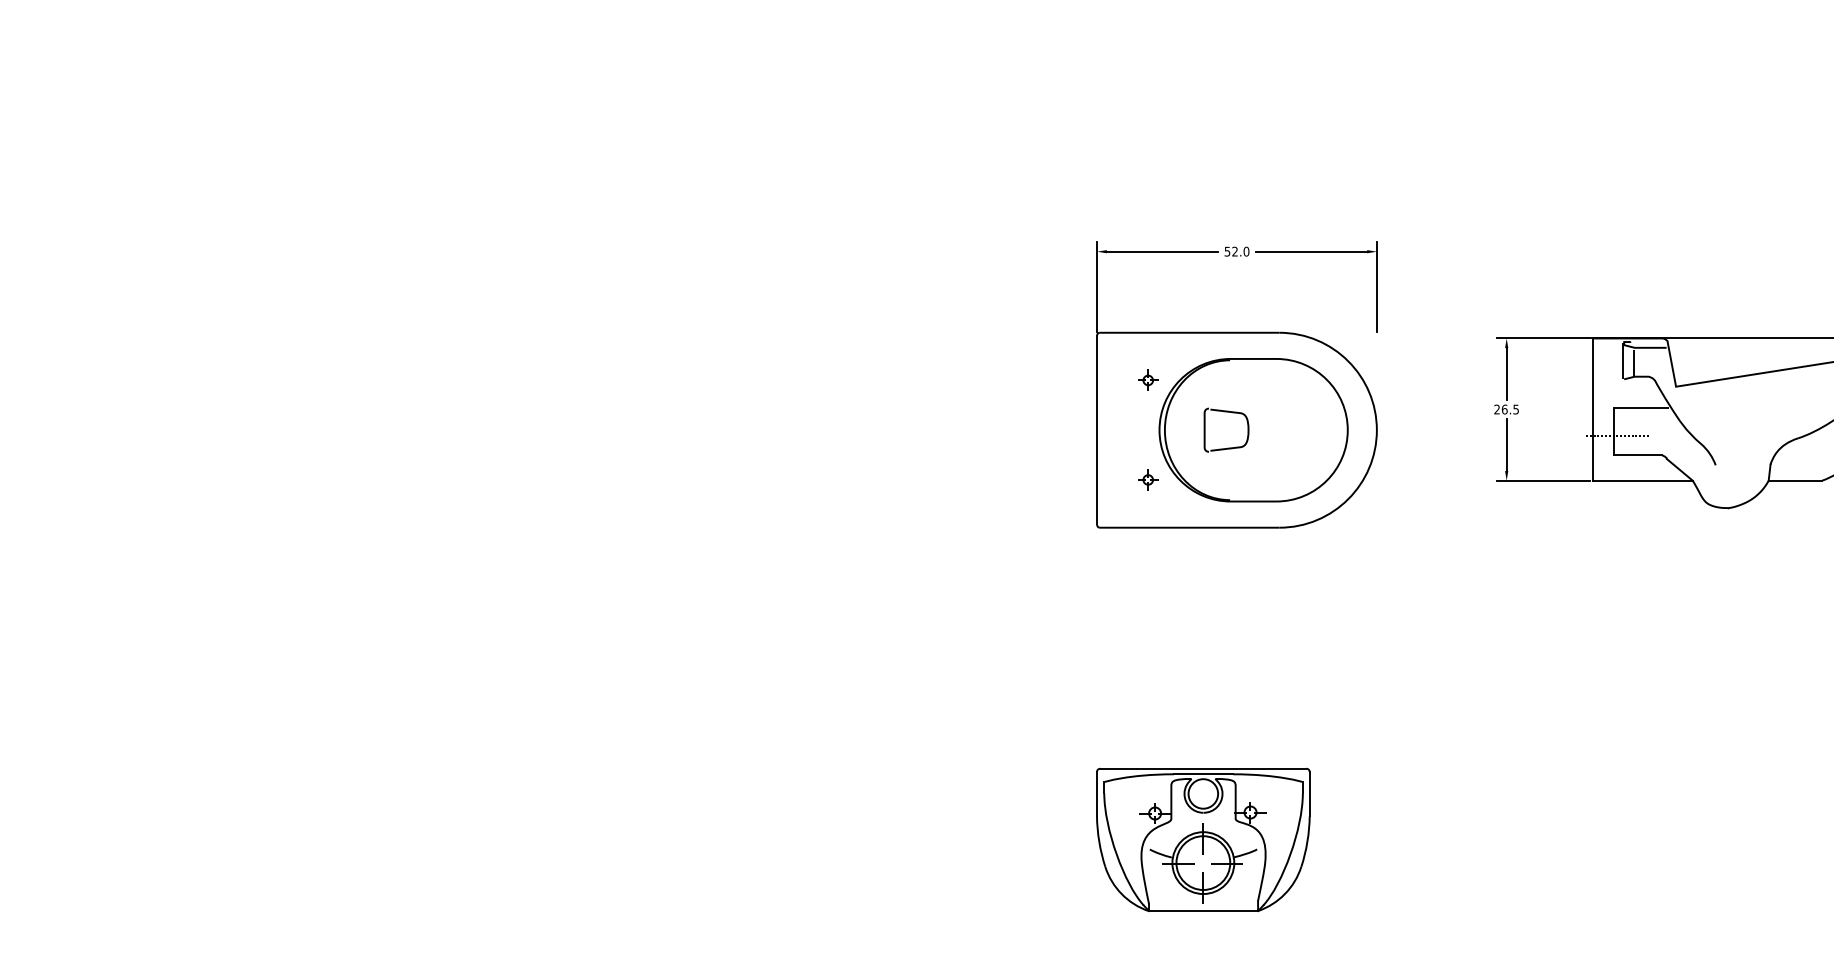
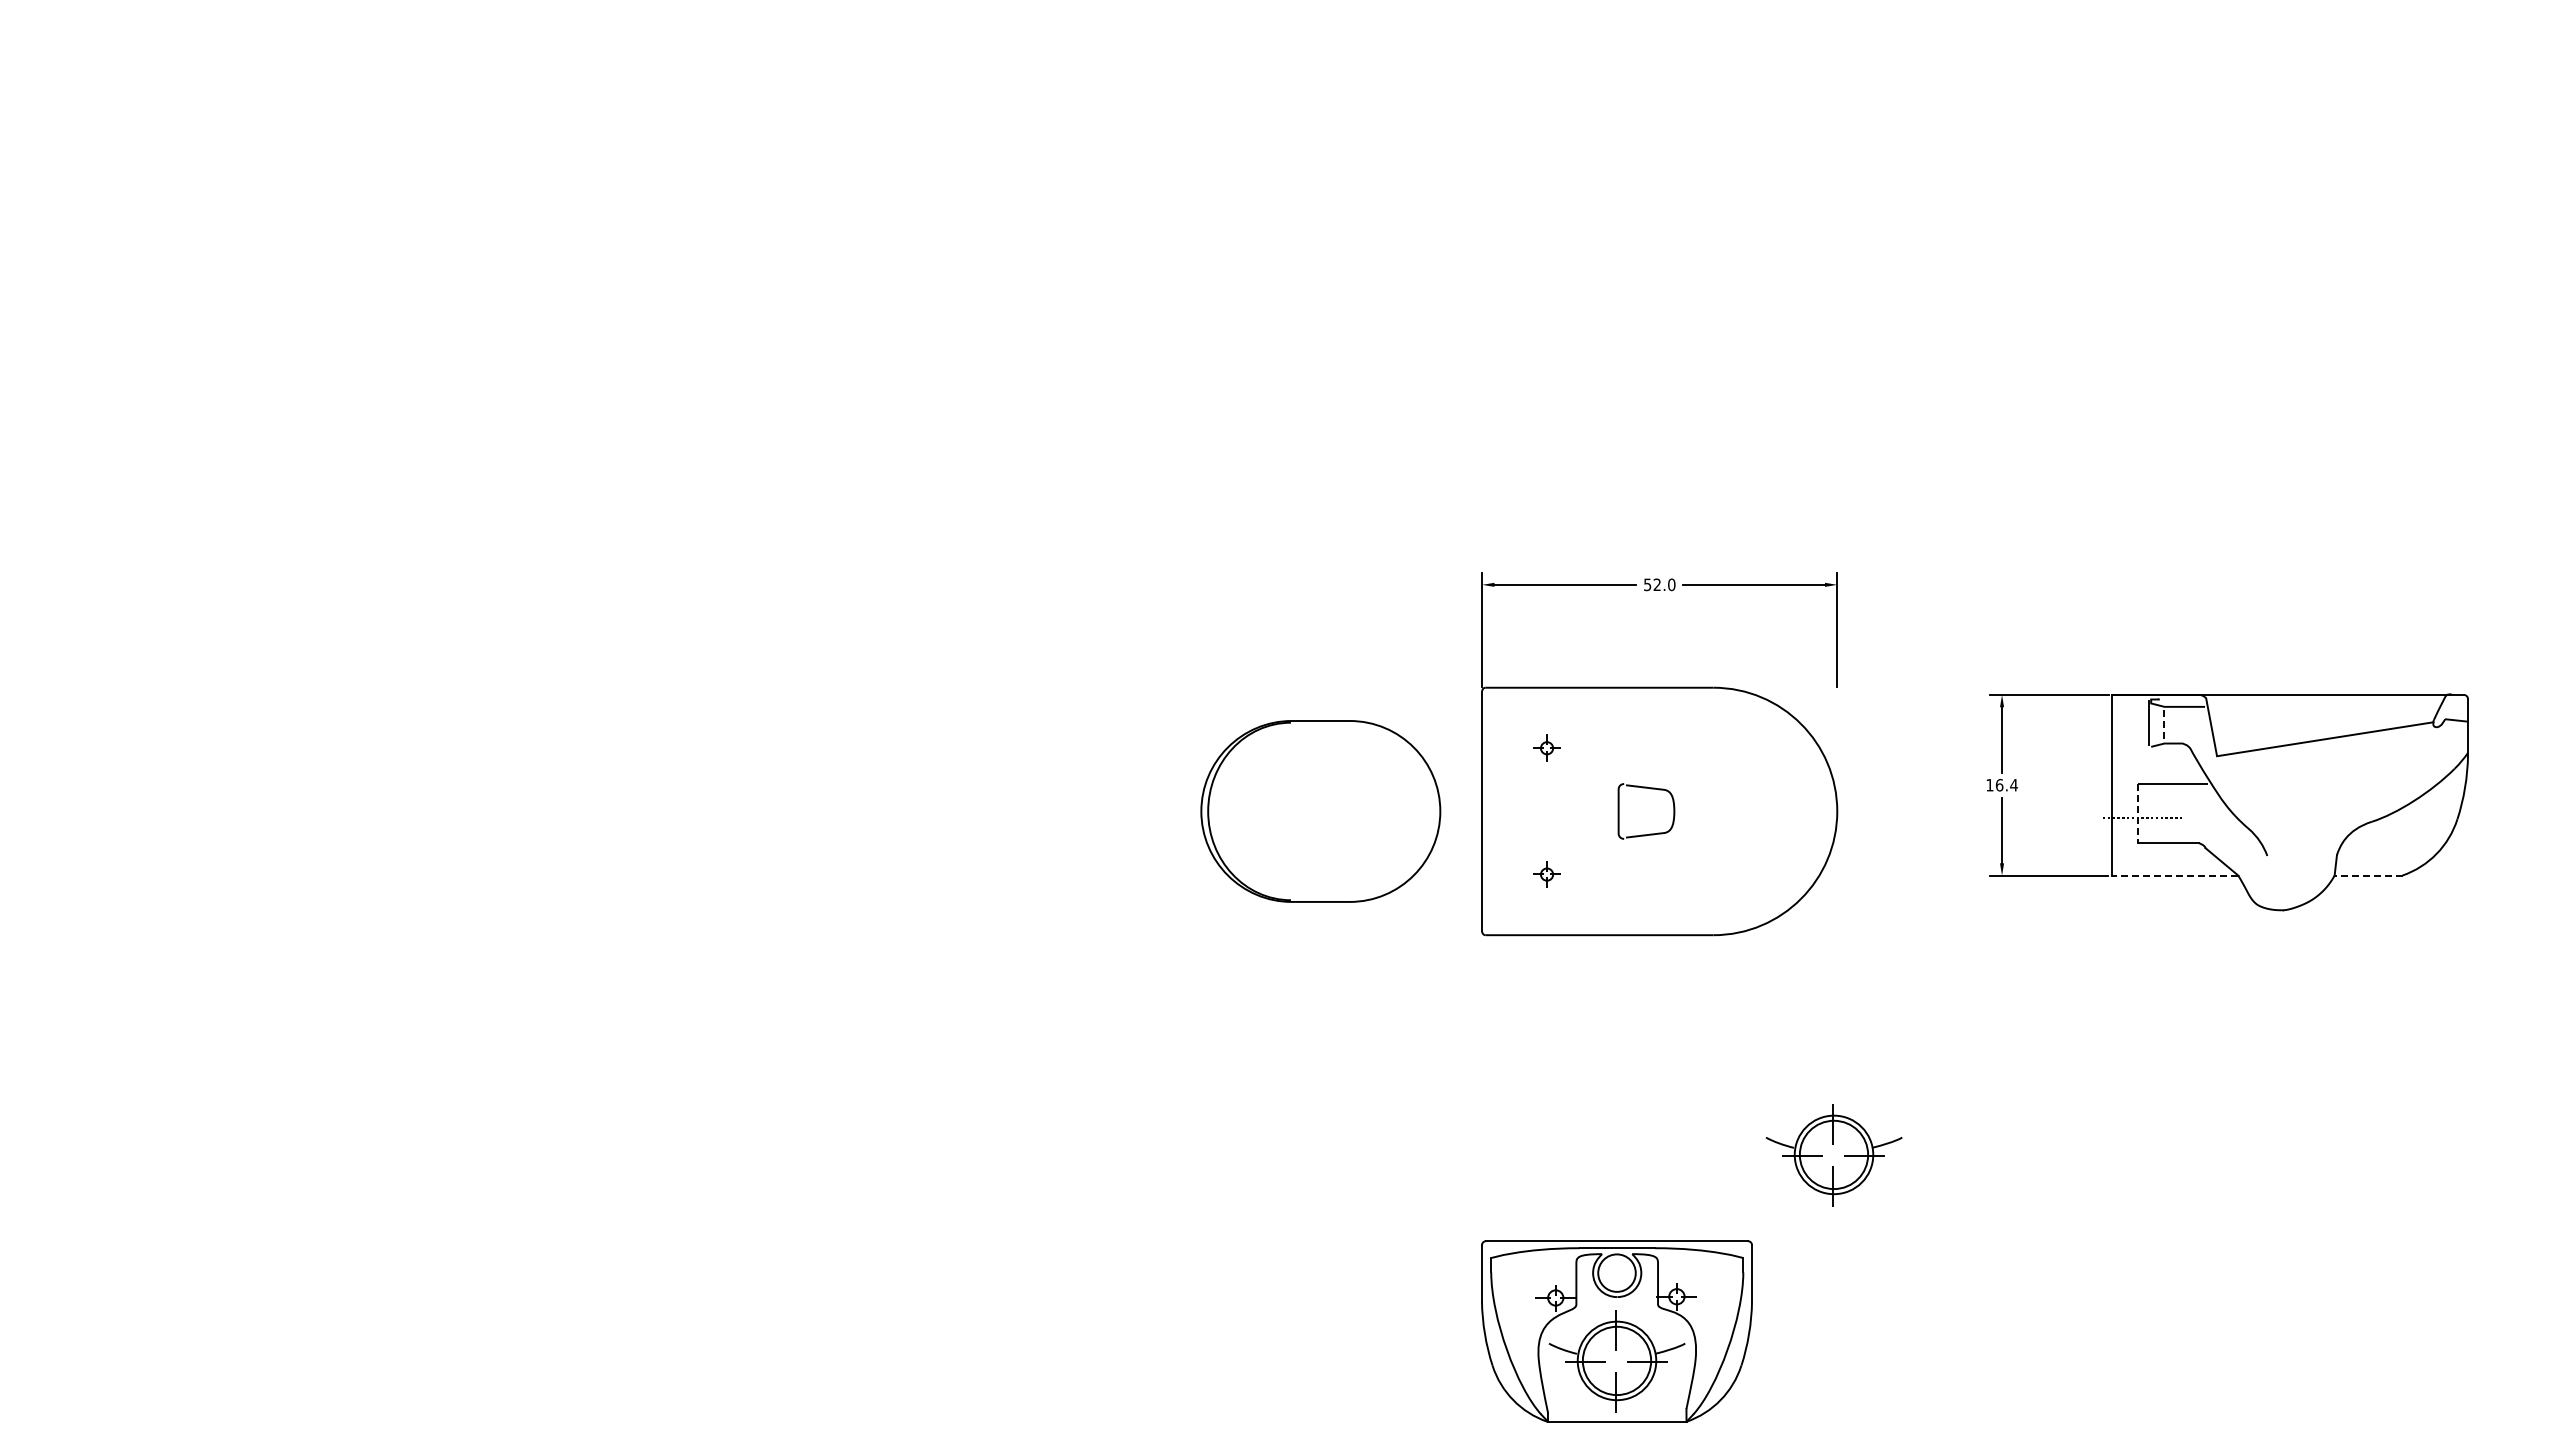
line: (1633, 363) -> (2163, 726), solid -> dashed
text: (1506, 408) -> (2001, 784), 26.5 -> 16.4
part: (1253, 430) -> (1320, 811), moved
line: (1613, 431) -> (2137, 813), solid -> dashed
line: (1642, 480) -> (2174, 875), solid -> dashed
line: (1795, 480) -> (2368, 875), solid -> dashed
part: (1373, 701) -> (1833, 1155), added

